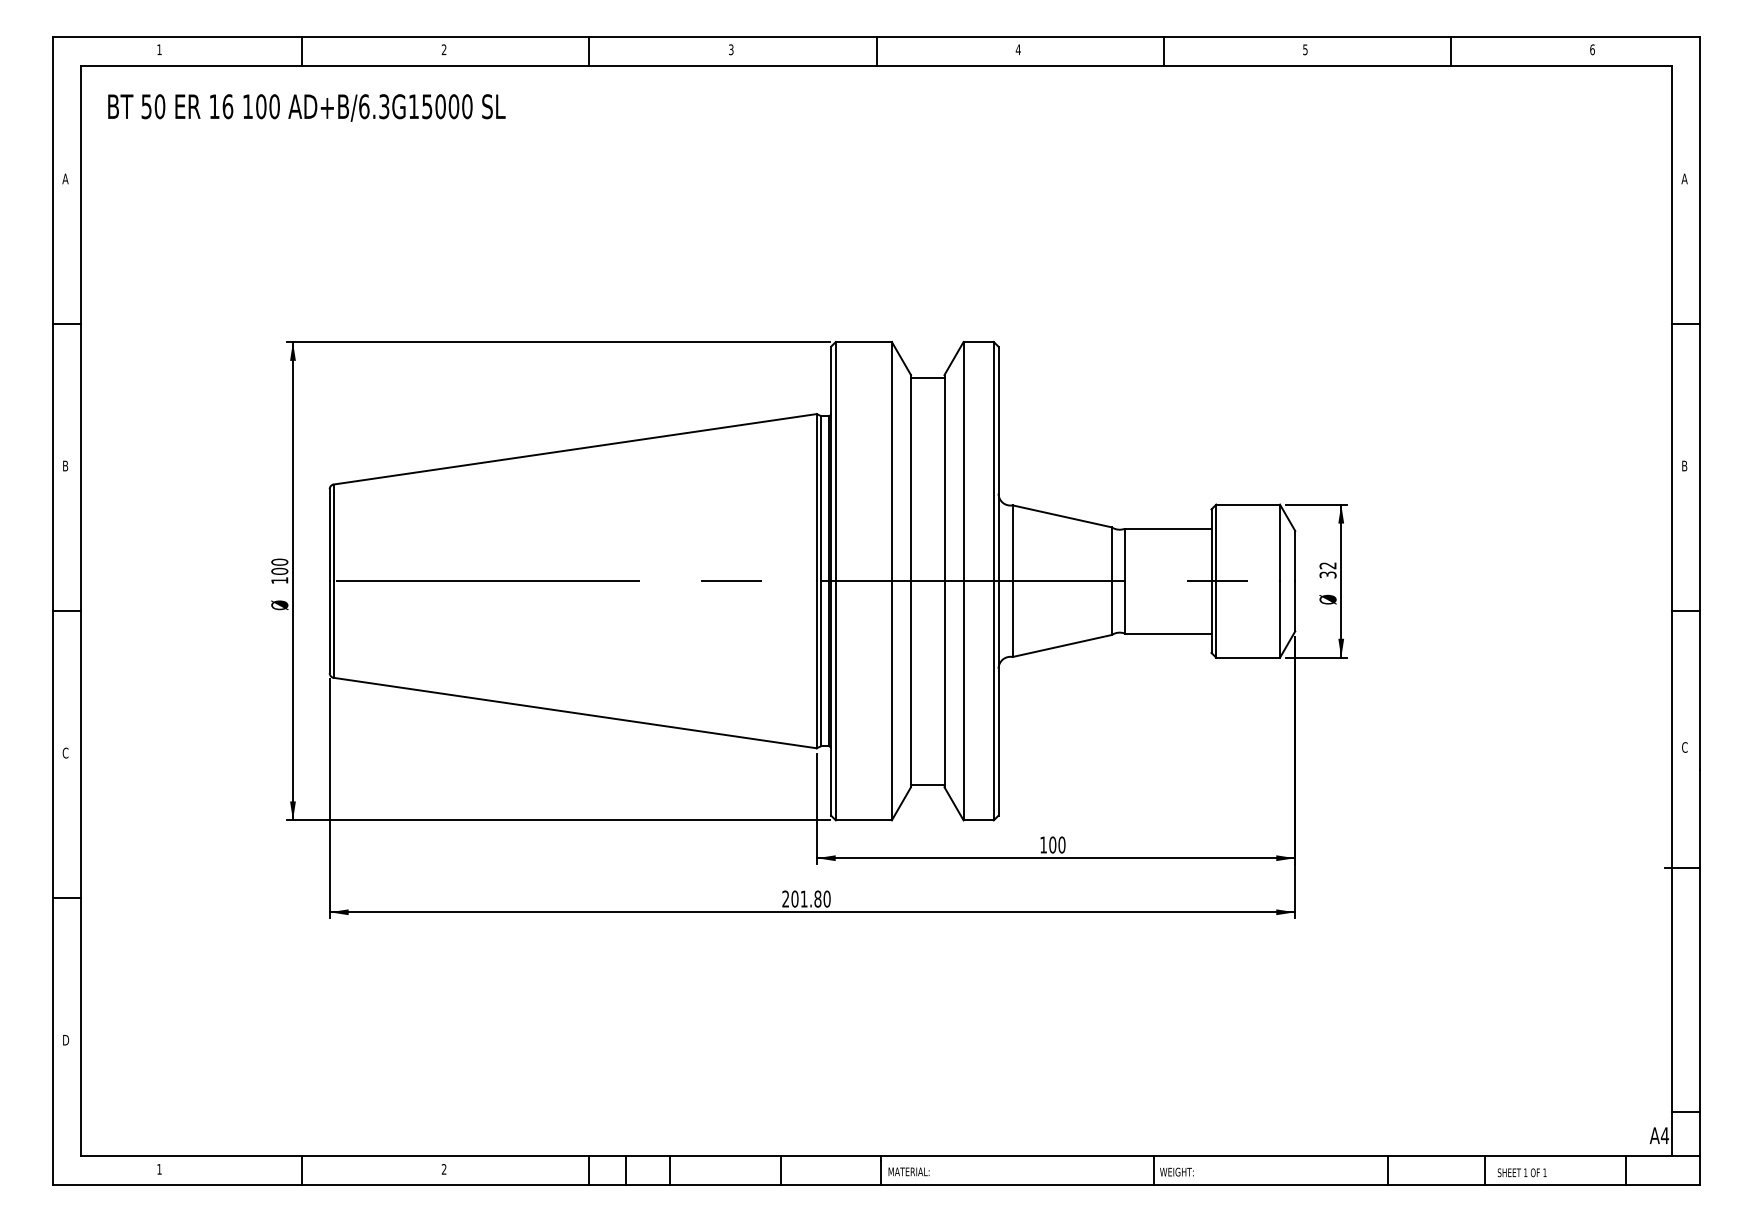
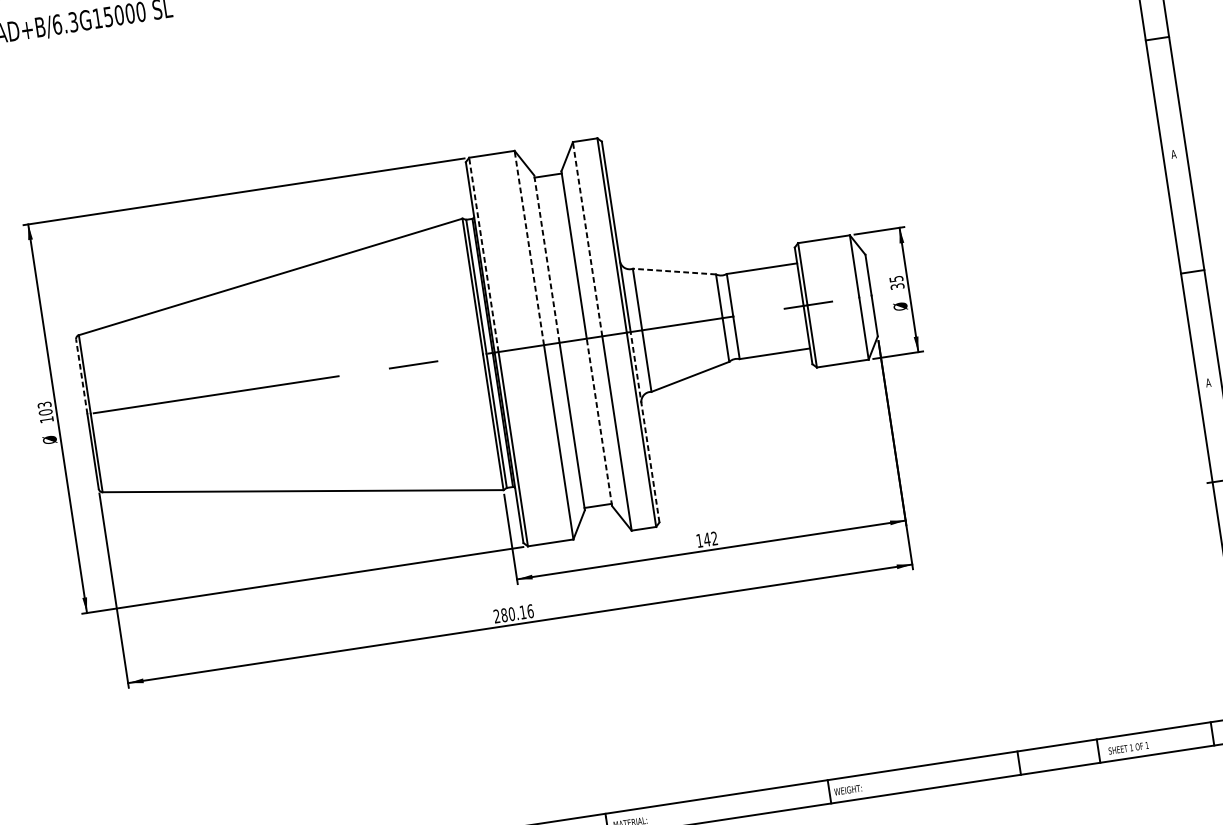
line: (835, 461) -> (483, 254), solid -> dashed
line: (891, 461) -> (529, 248), solid -> dashed
line: (963, 461) -> (587, 239), solid -> dashed
text: (1684, 465) -> (1173, 153), B -> A
line: (911, 477) -> (547, 258), solid -> dashed
line: (1062, 516) -> (674, 271), solid -> dashed
line: (329, 535) -> (81, 377), solid -> dashed
text: (279, 561) -> (44, 404), 100 -> 103
text: (1327, 565) -> (895, 278), 32 -> 35
line: (944, 683) -> (599, 421), solid -> dashed
line: (998, 697) -> (644, 426), solid -> dashed
text: (1684, 747) -> (1208, 382), C -> A
text: (1057, 844) -> (710, 538), 100 -> 142
text: (810, 898) -> (516, 612), 201.80 -> 280.16

